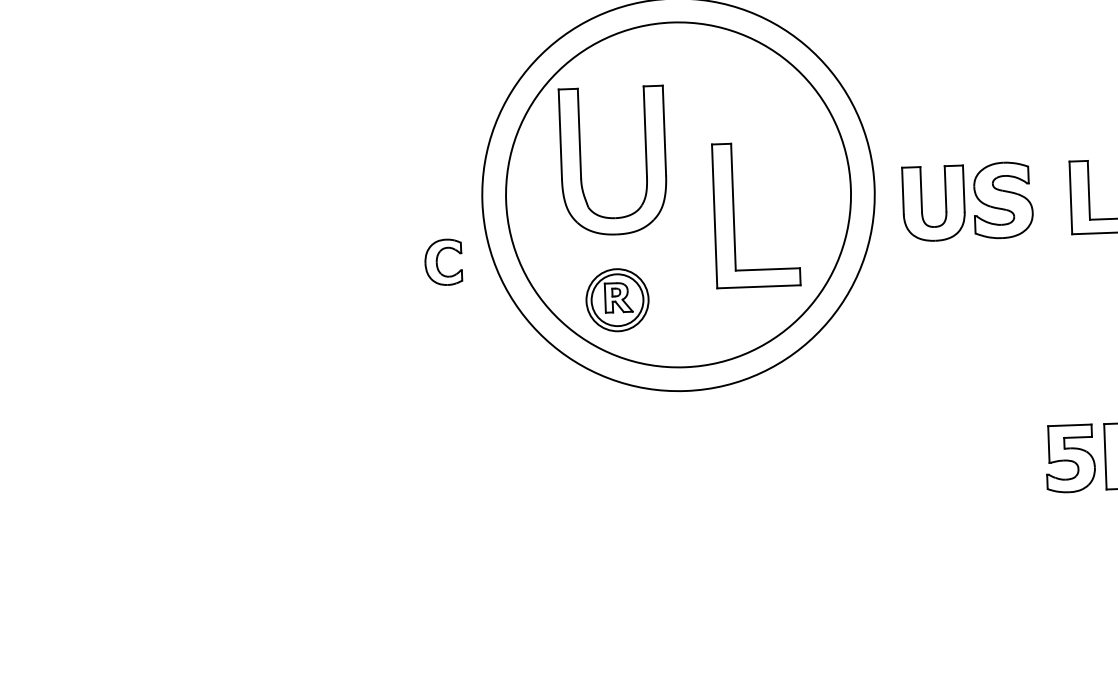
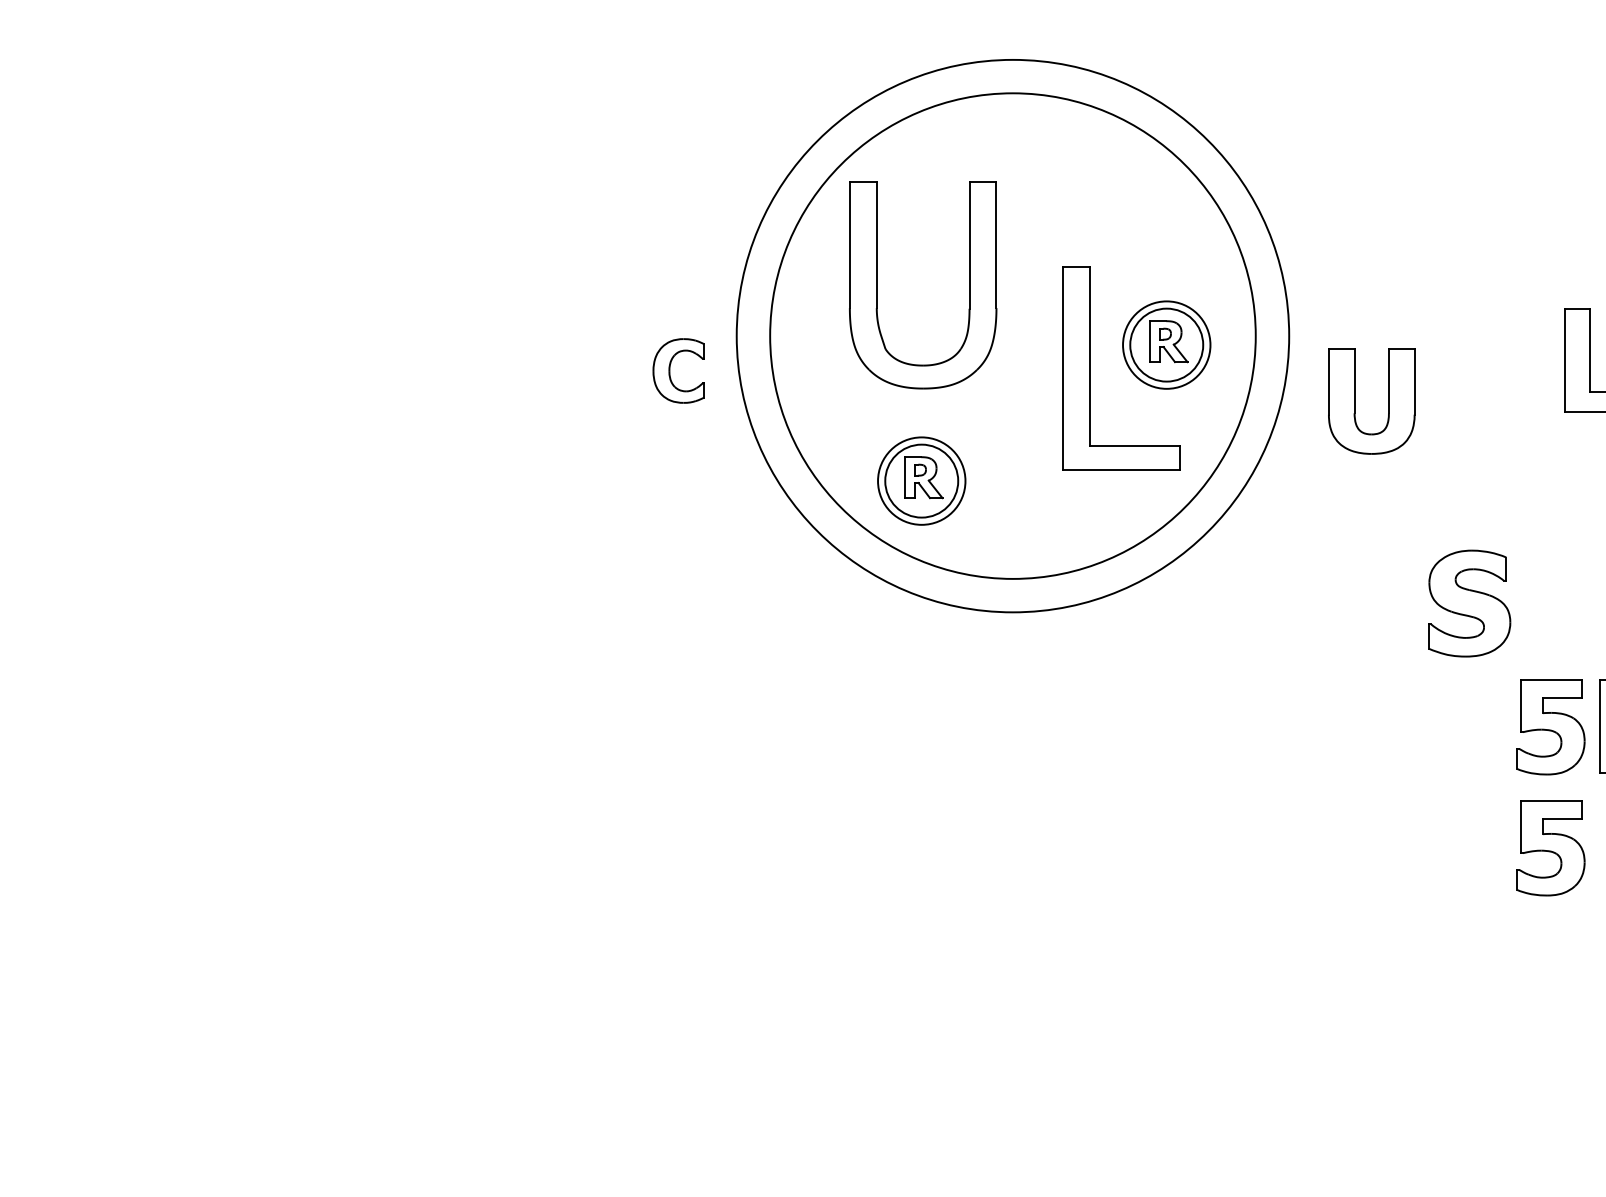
part: (787, 196) -> (1166, 344), added
part: (1003, 200) -> (1469, 603), moved
part: (922, 204) -> (1355, 401), moved
part: (437, 262) -> (670, 370), moved
part: (1073, 544) -> (1550, 848), added

